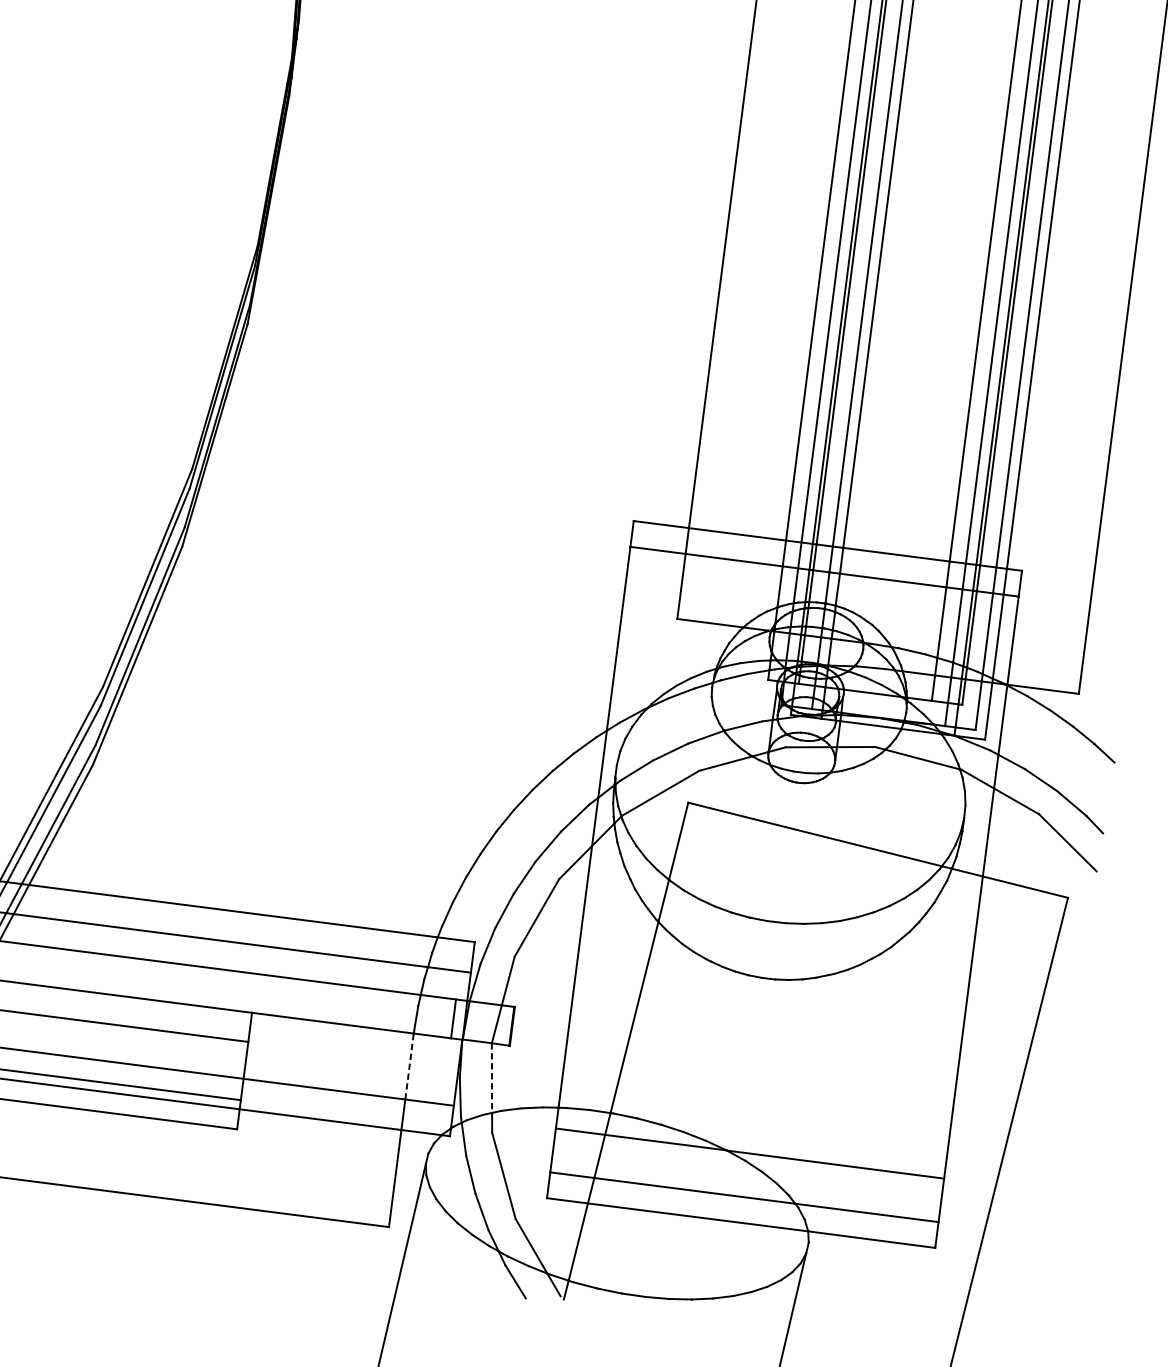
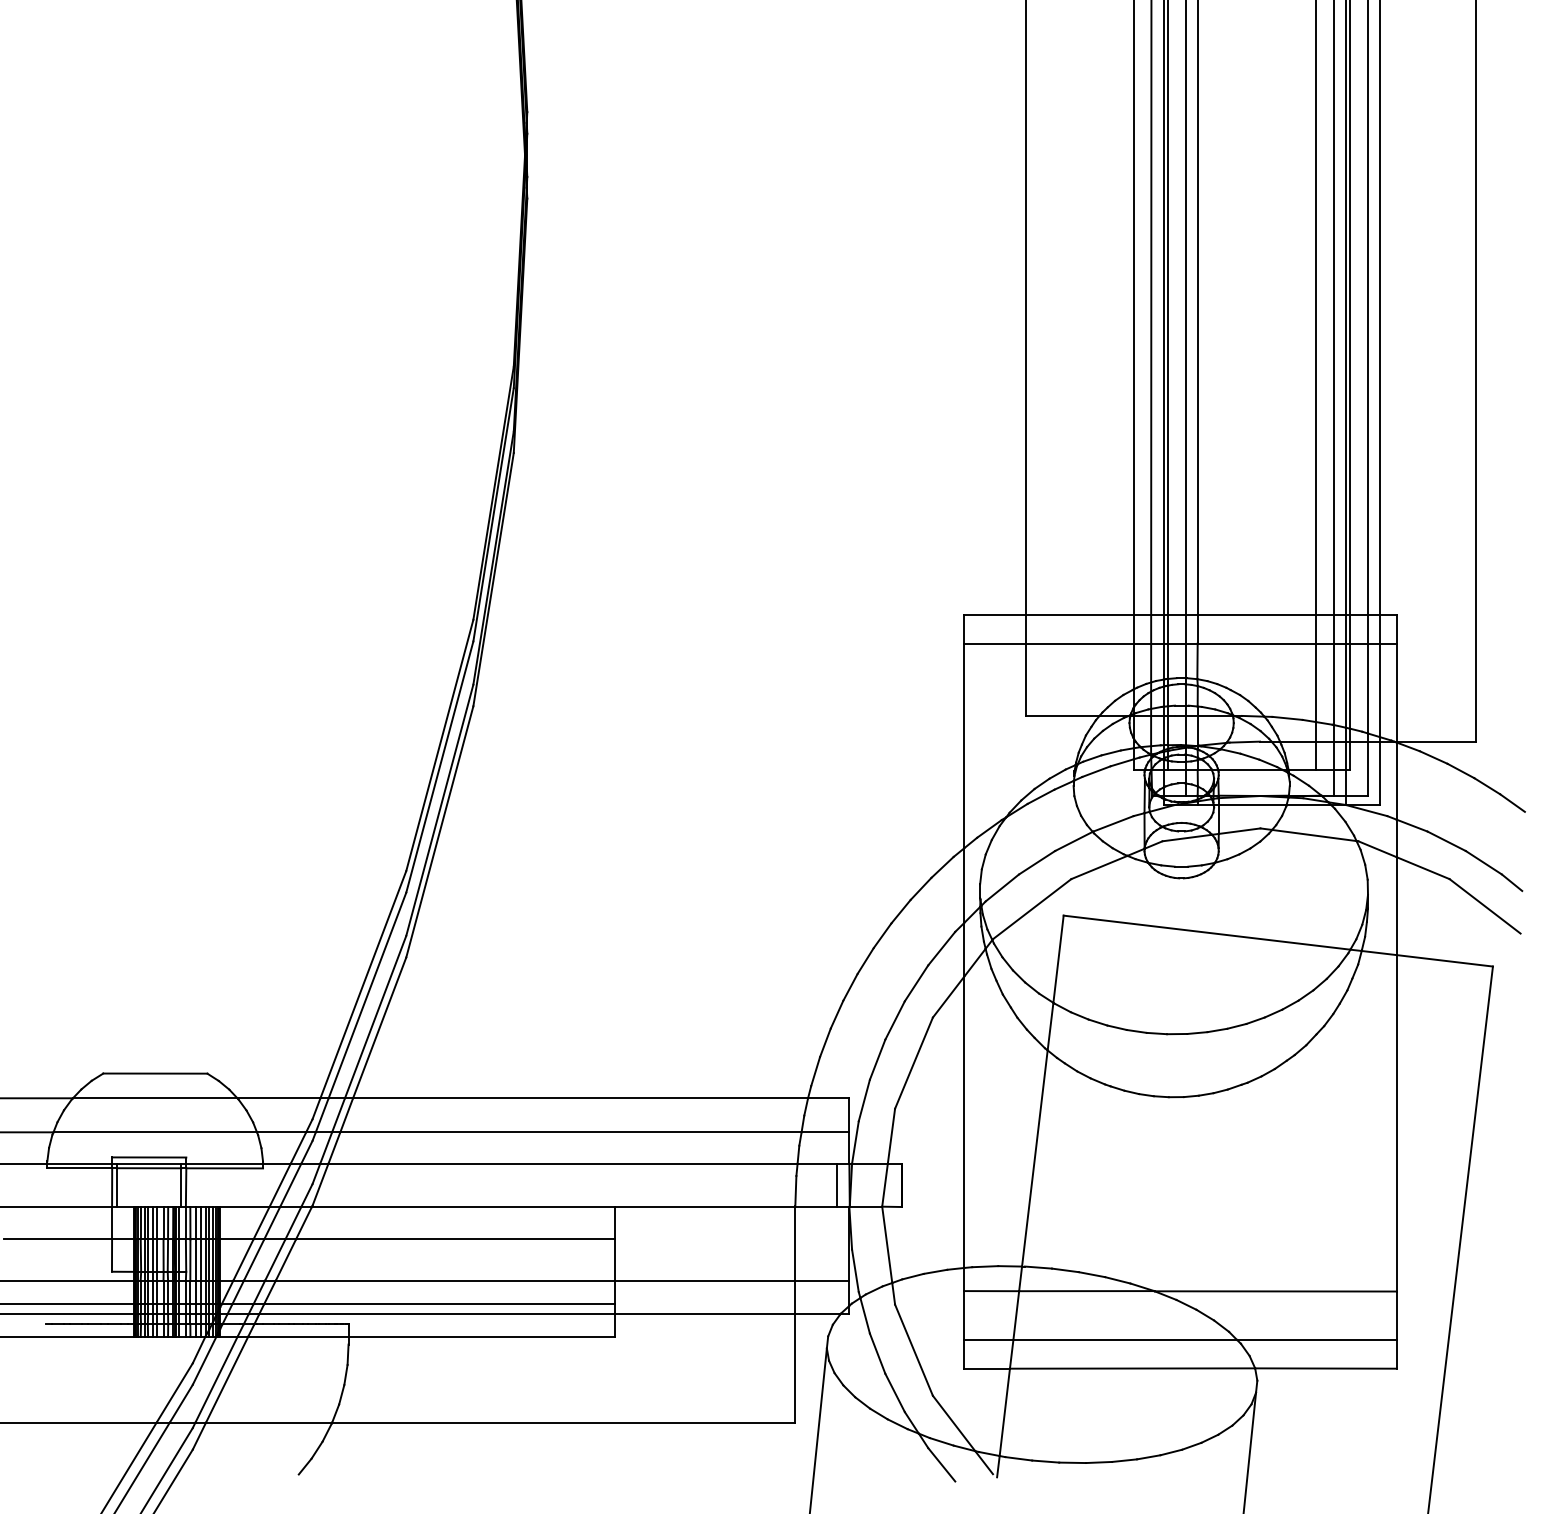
line: (409, 1066) -> (795, 1243), dashed -> solid
line: (492, 1078) -> (887, 1245), dashed -> solid

